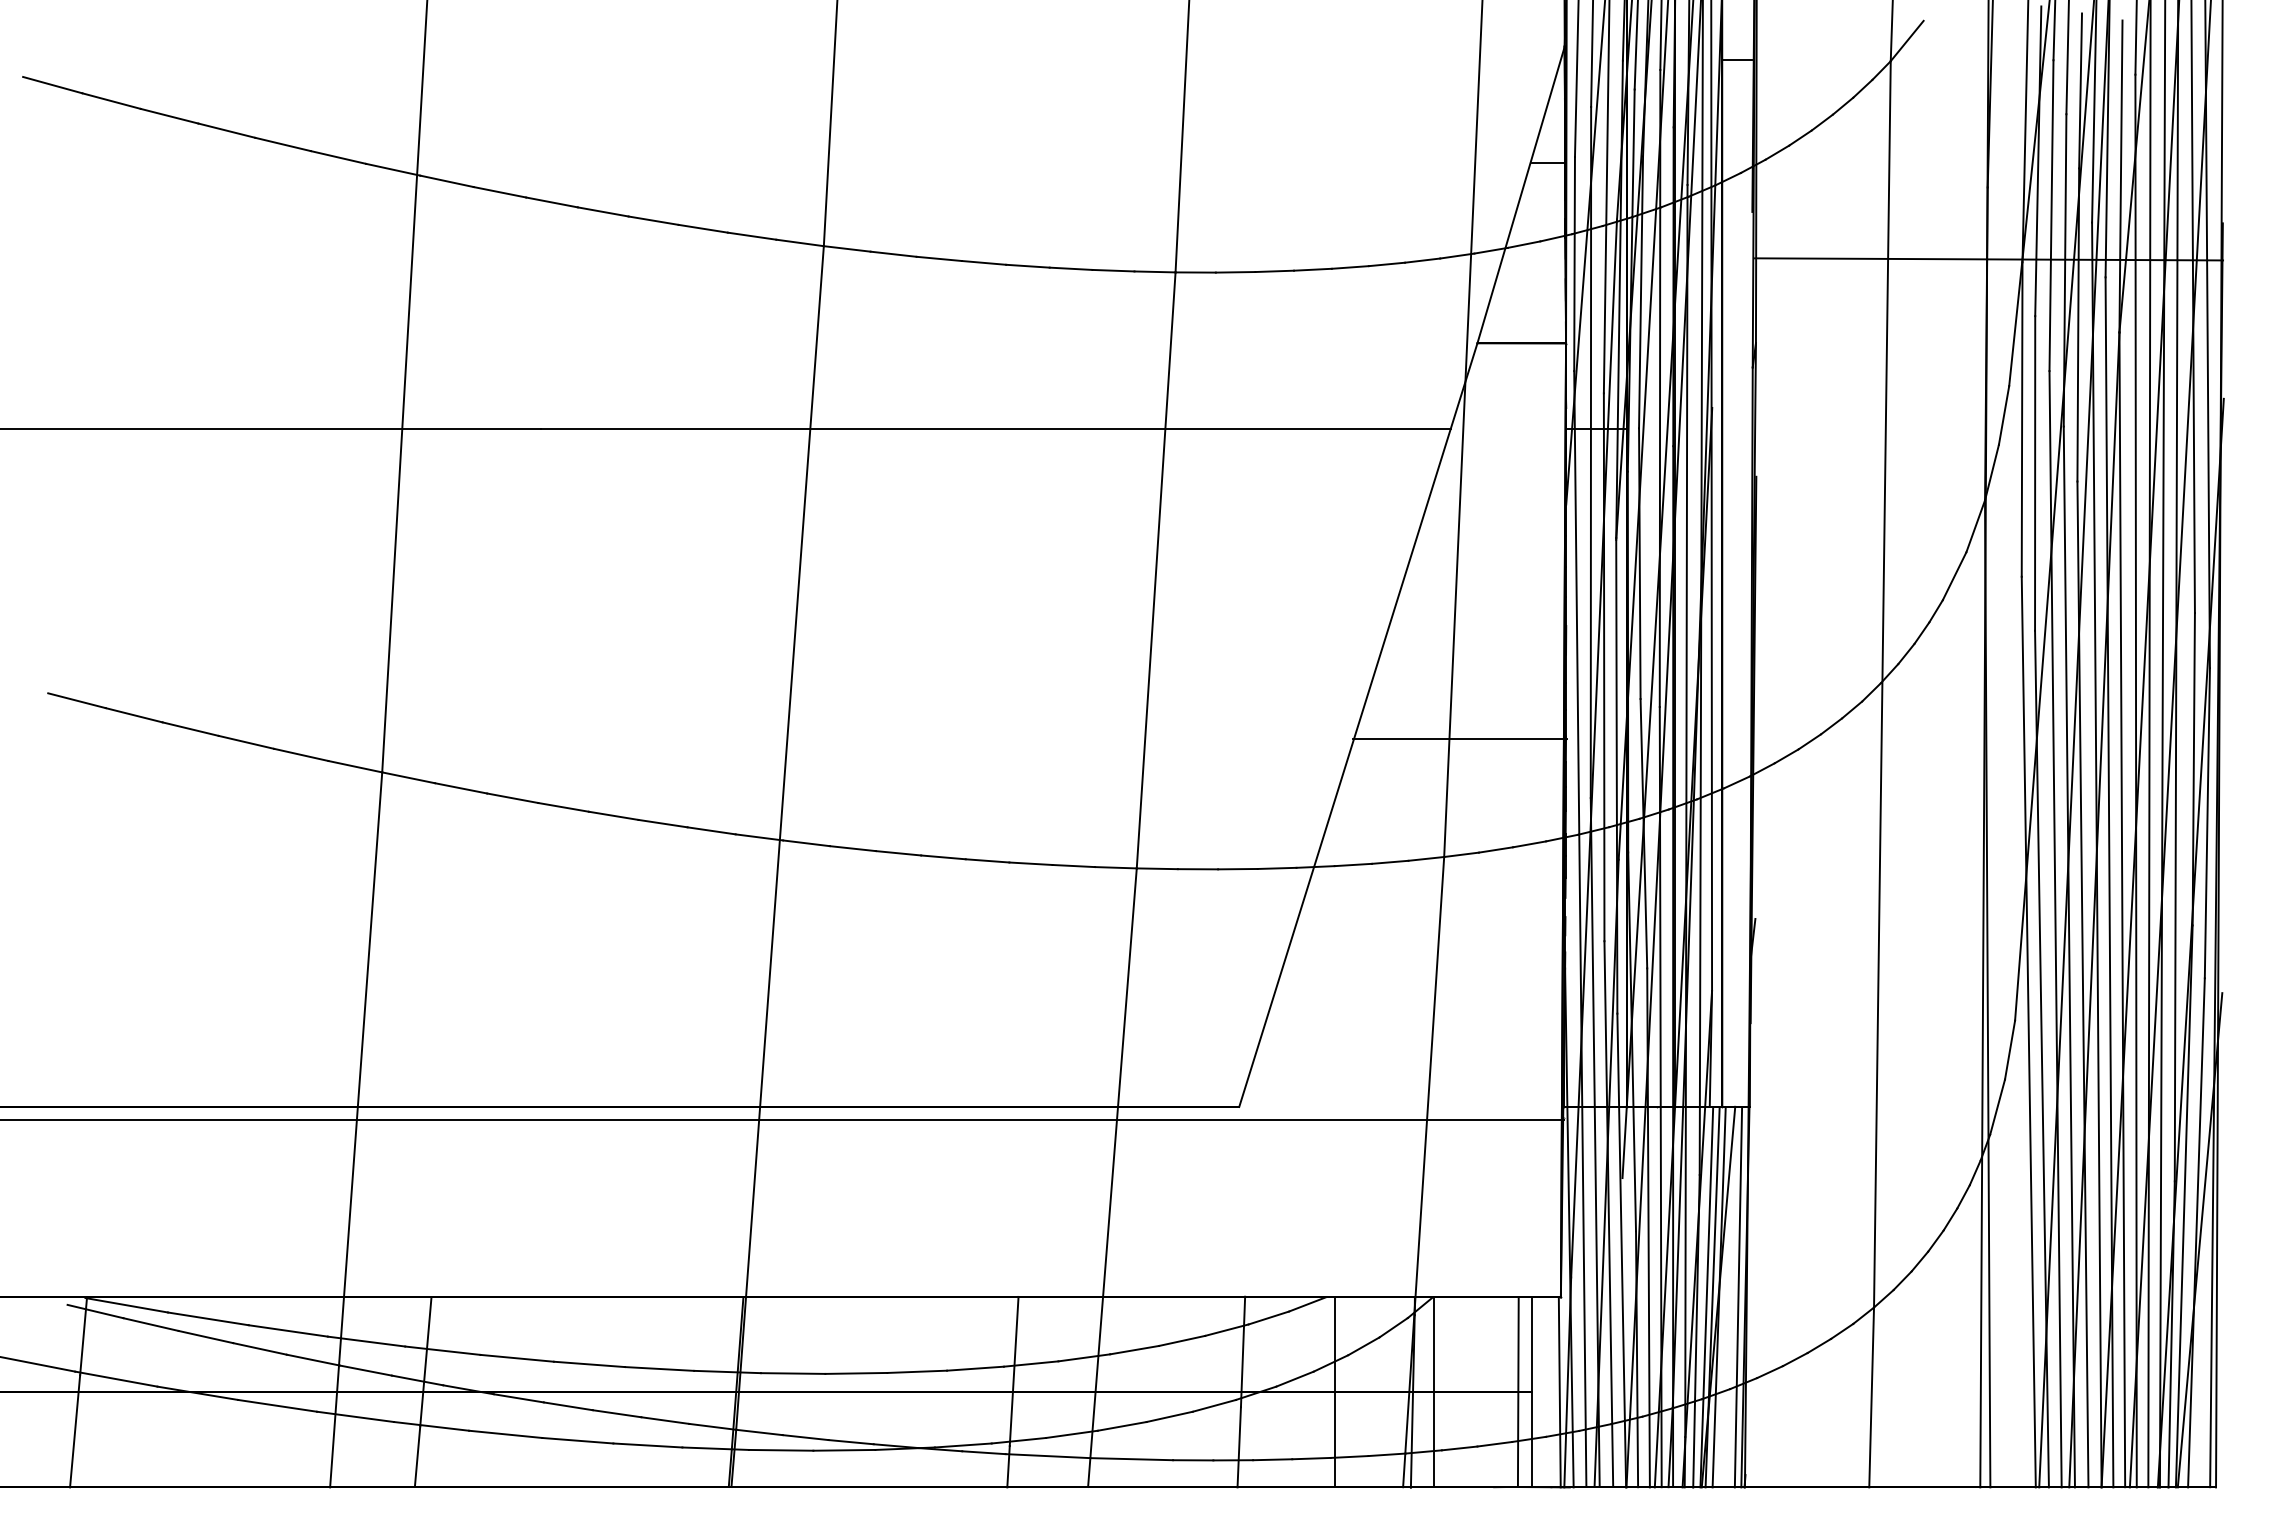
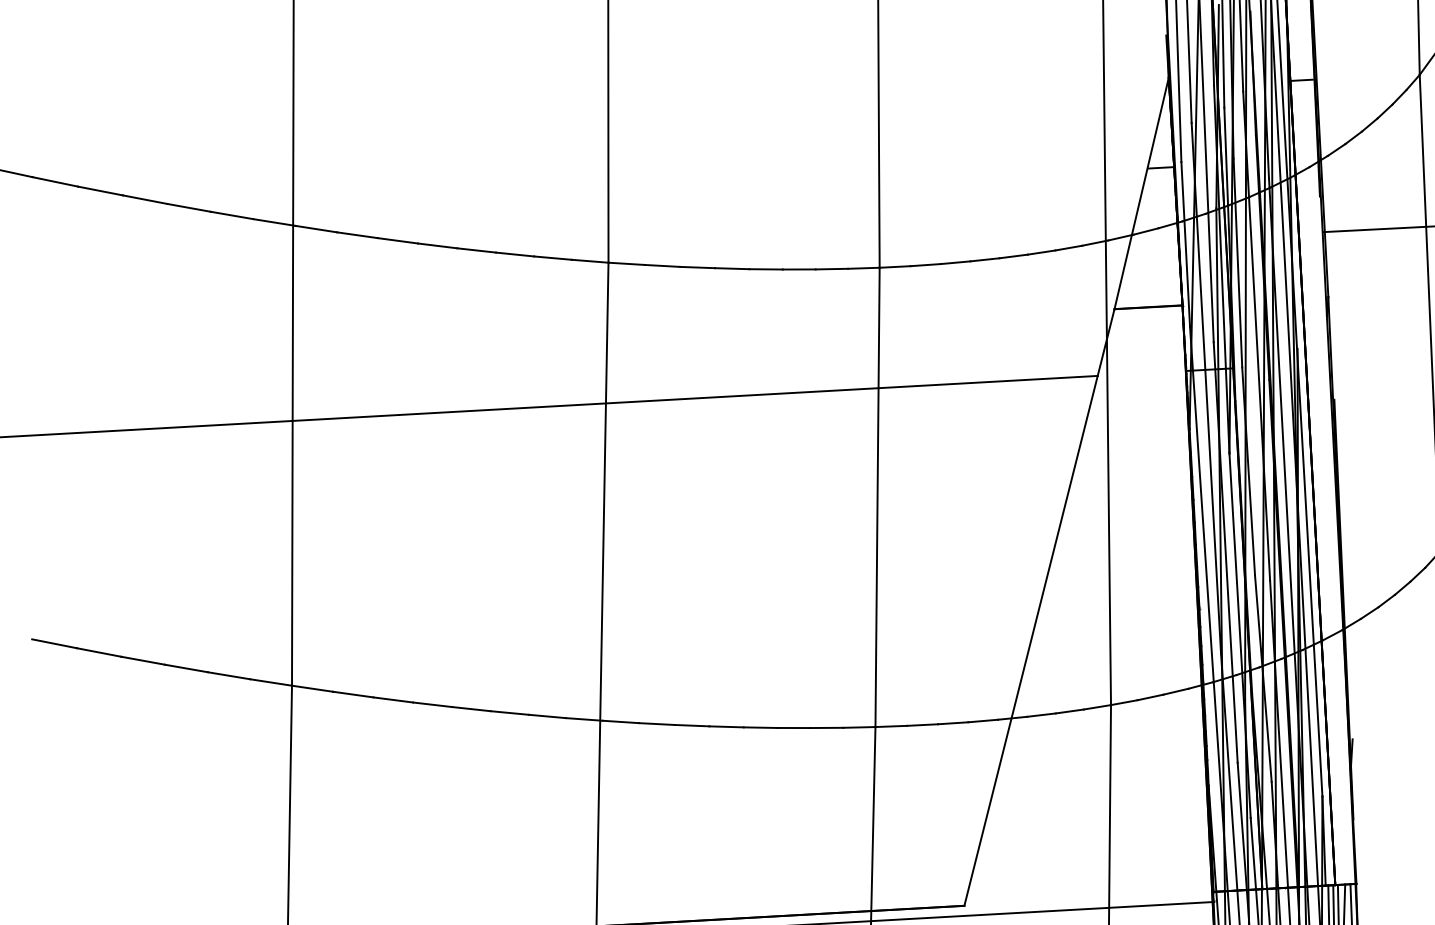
line: (1459, 739) -> (1117, 614), removed

